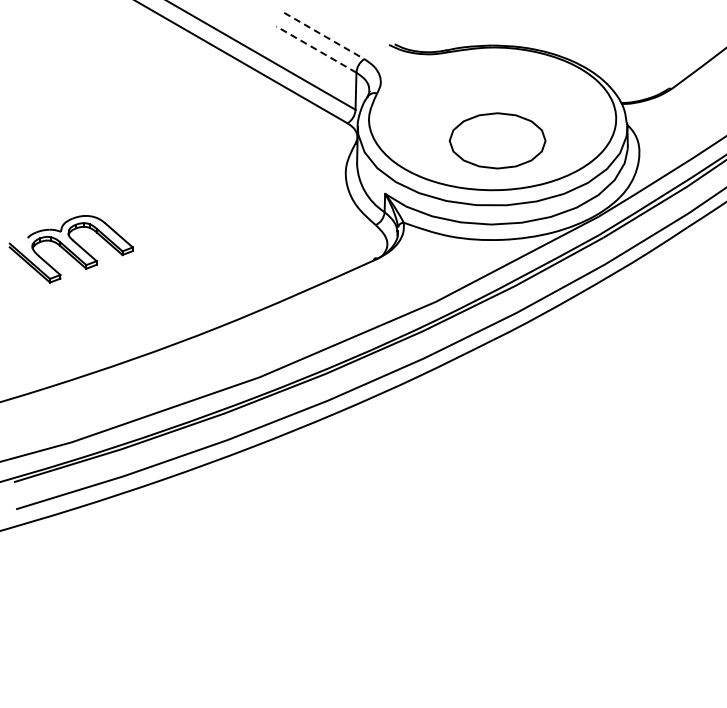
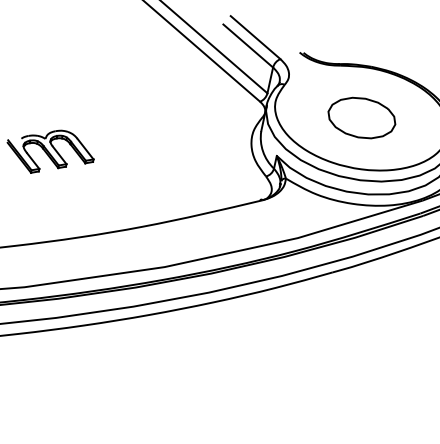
line: (324, 36) -> (255, 38), dashed -> solid
line: (315, 49) -> (247, 45), dashed -> solid
part: (497, 140) -> (361, 117), moved

